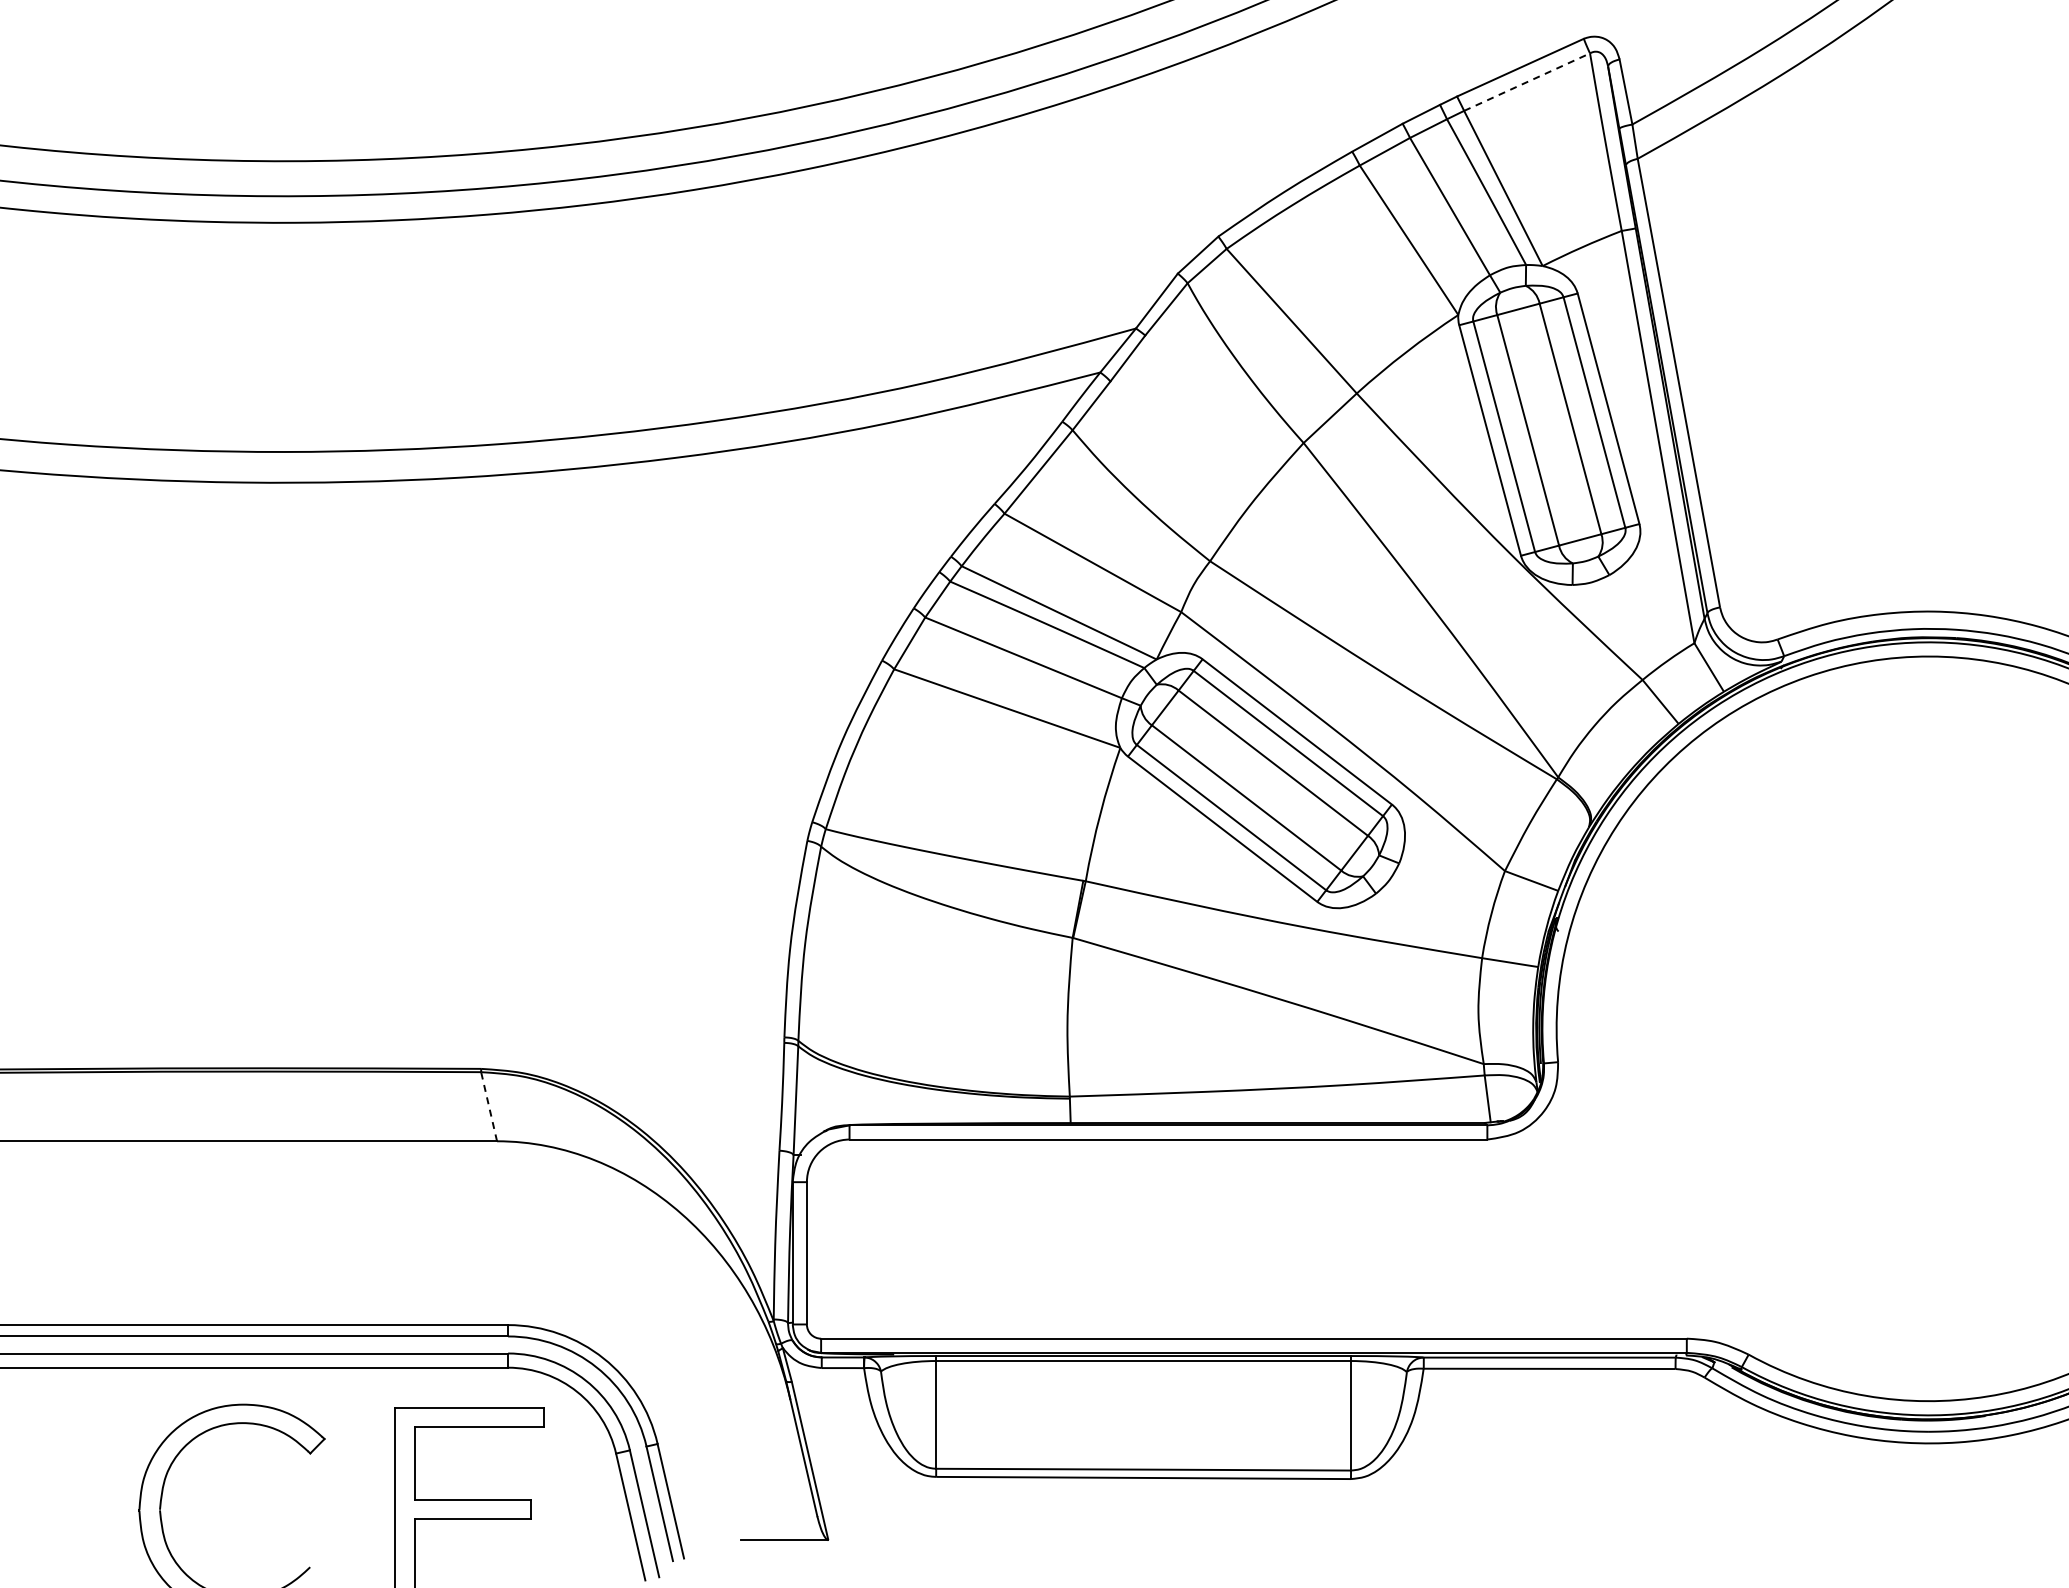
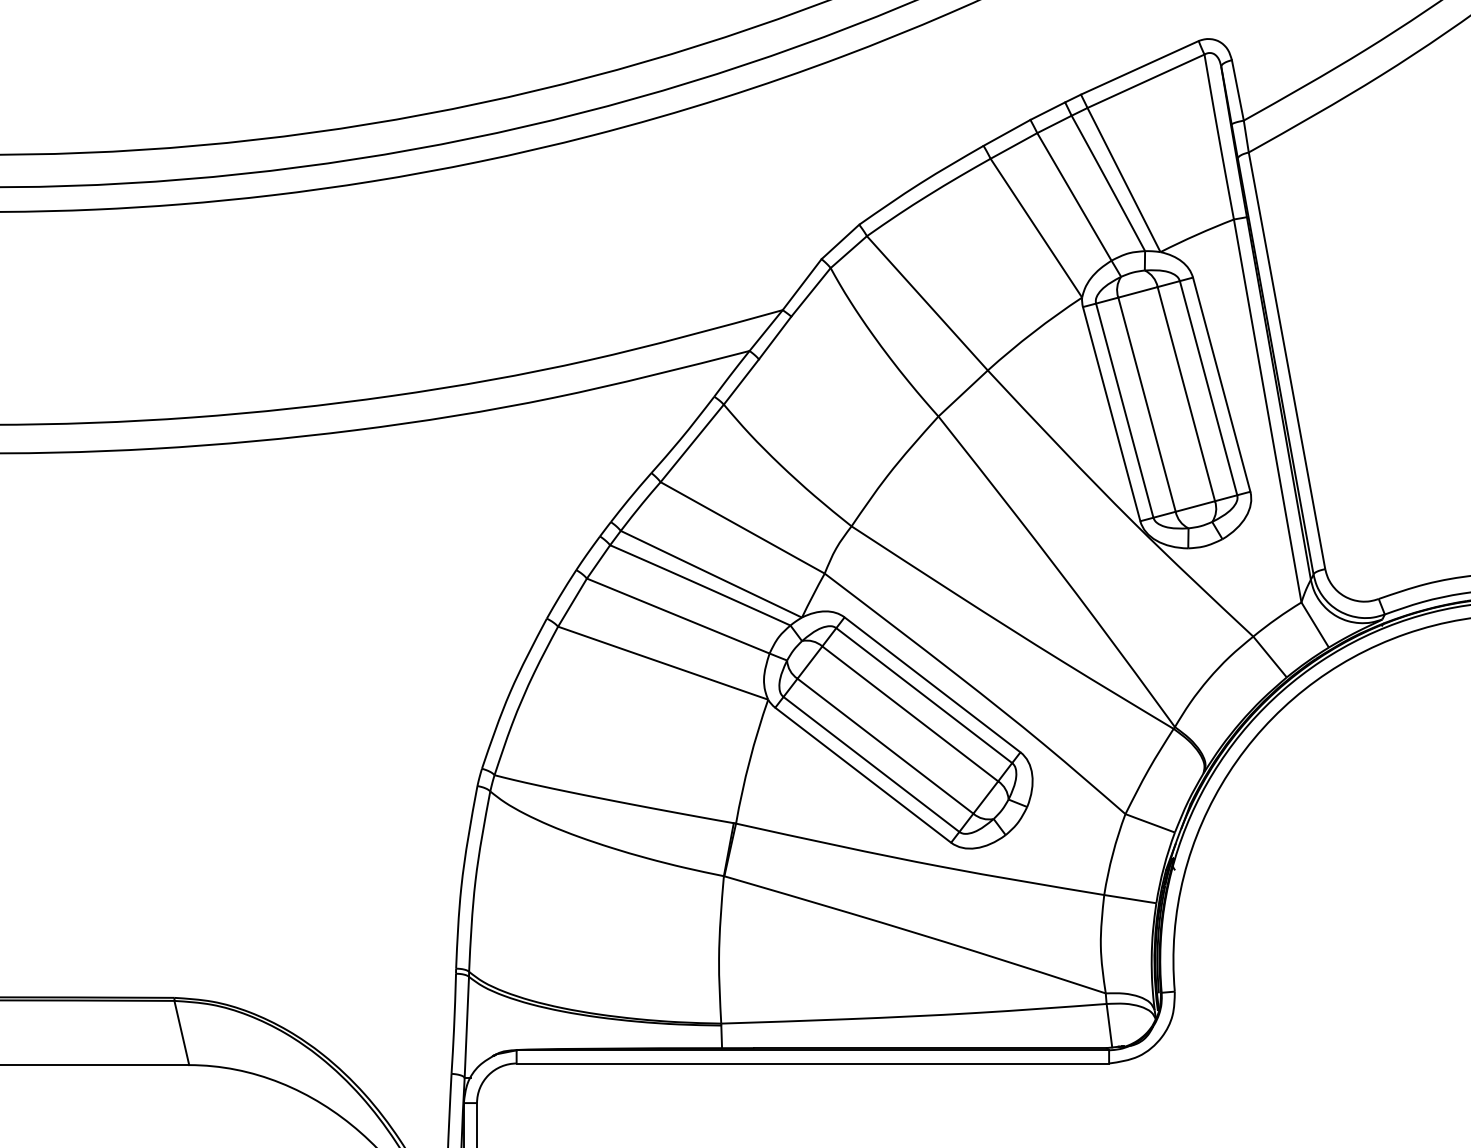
line: (1527, 81) -> (1146, 80), dashed -> solid
line: (489, 1106) -> (182, 1032), dashed -> solid

